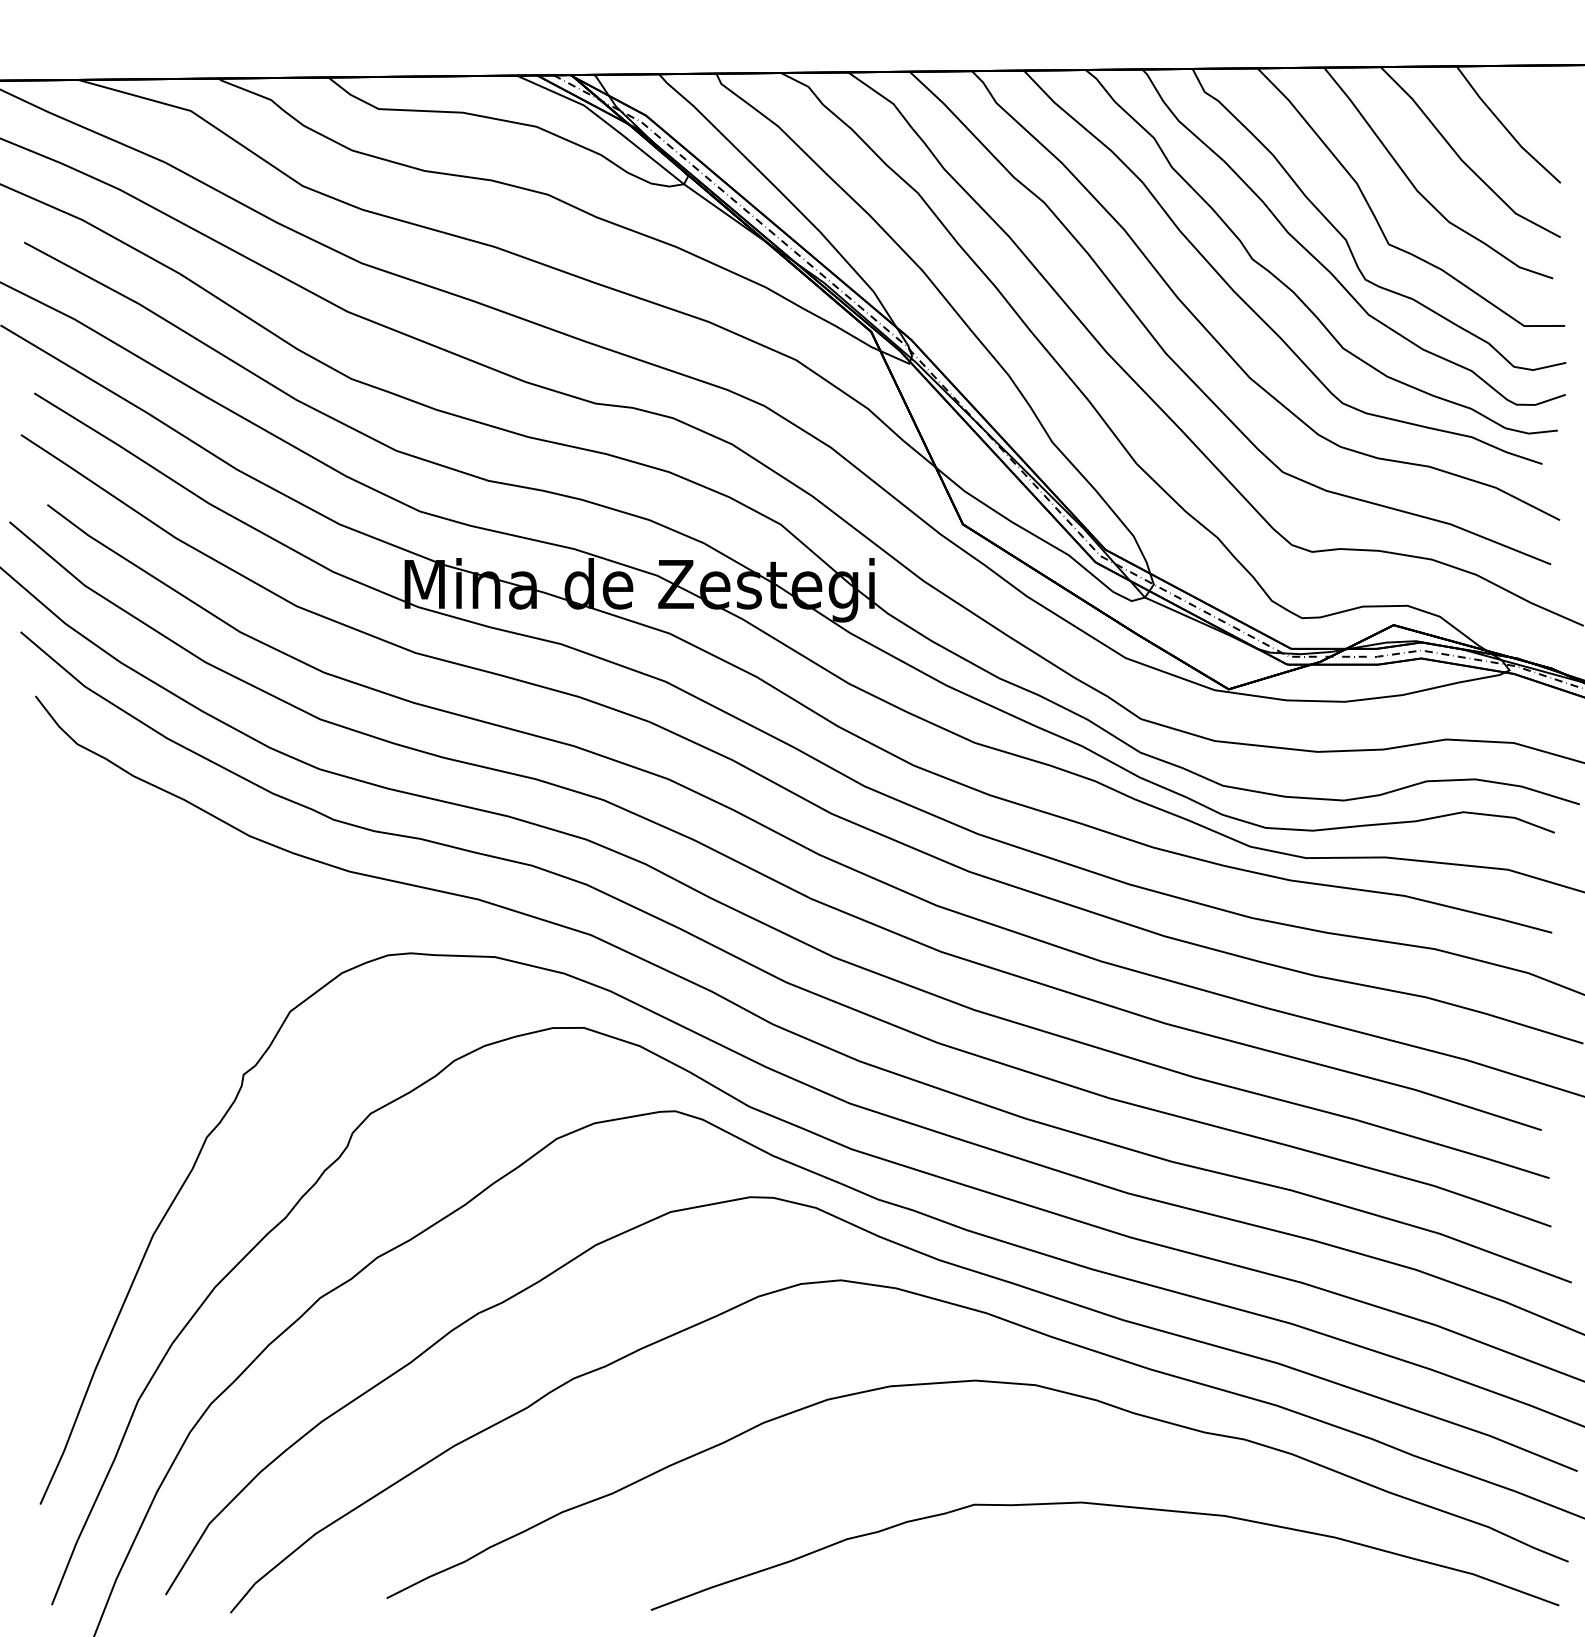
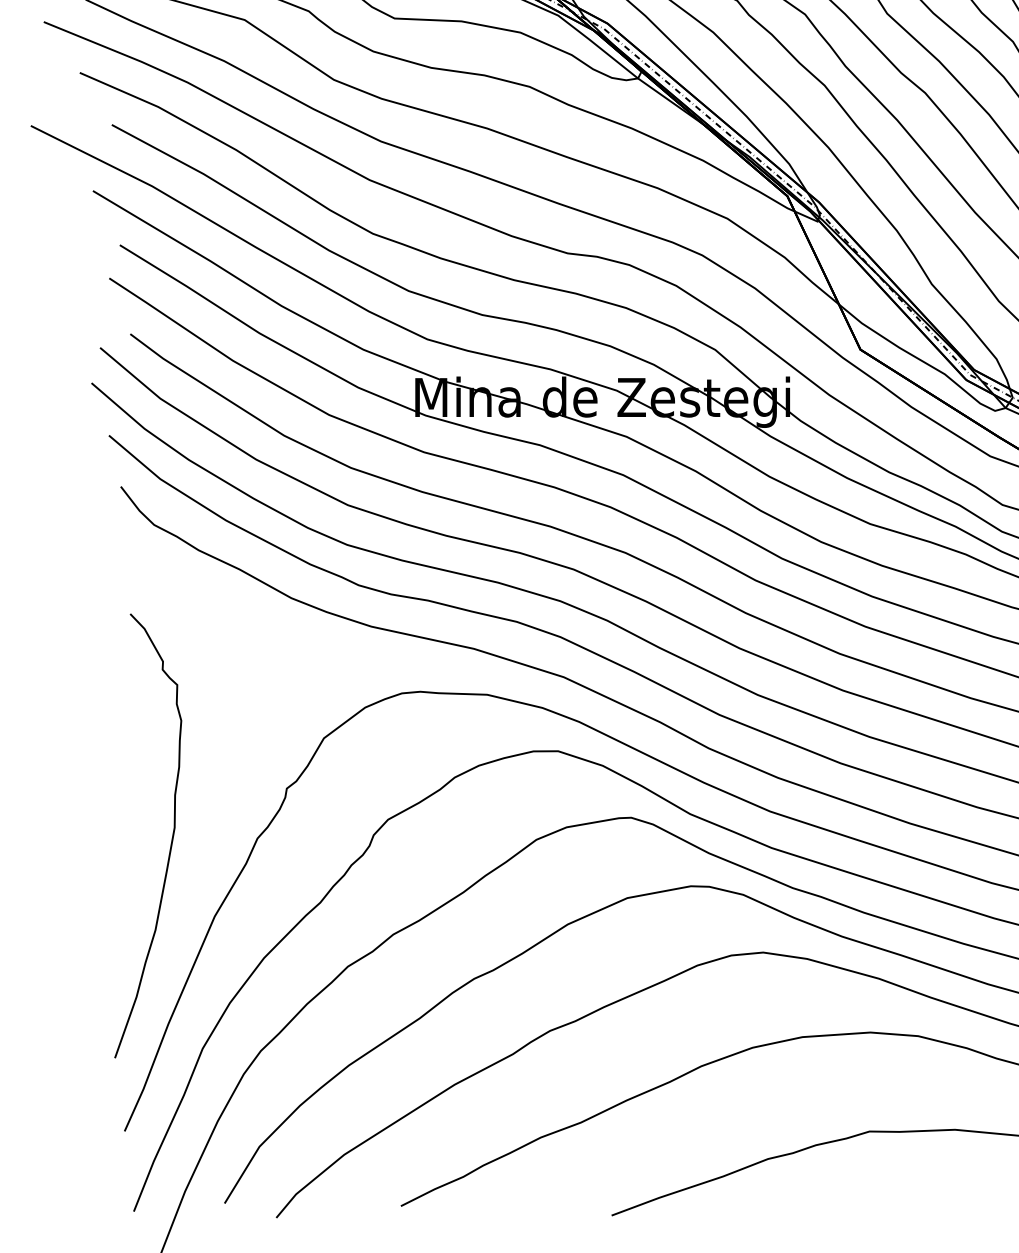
curve: (98, 1141) -> (171, 841), added

